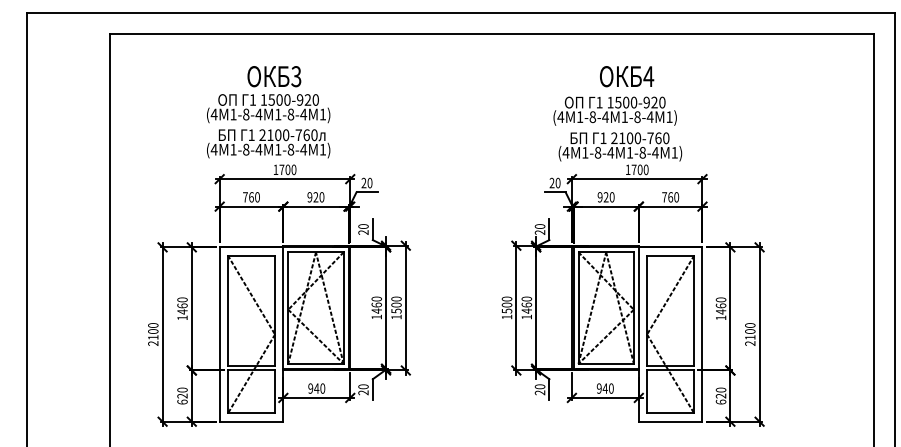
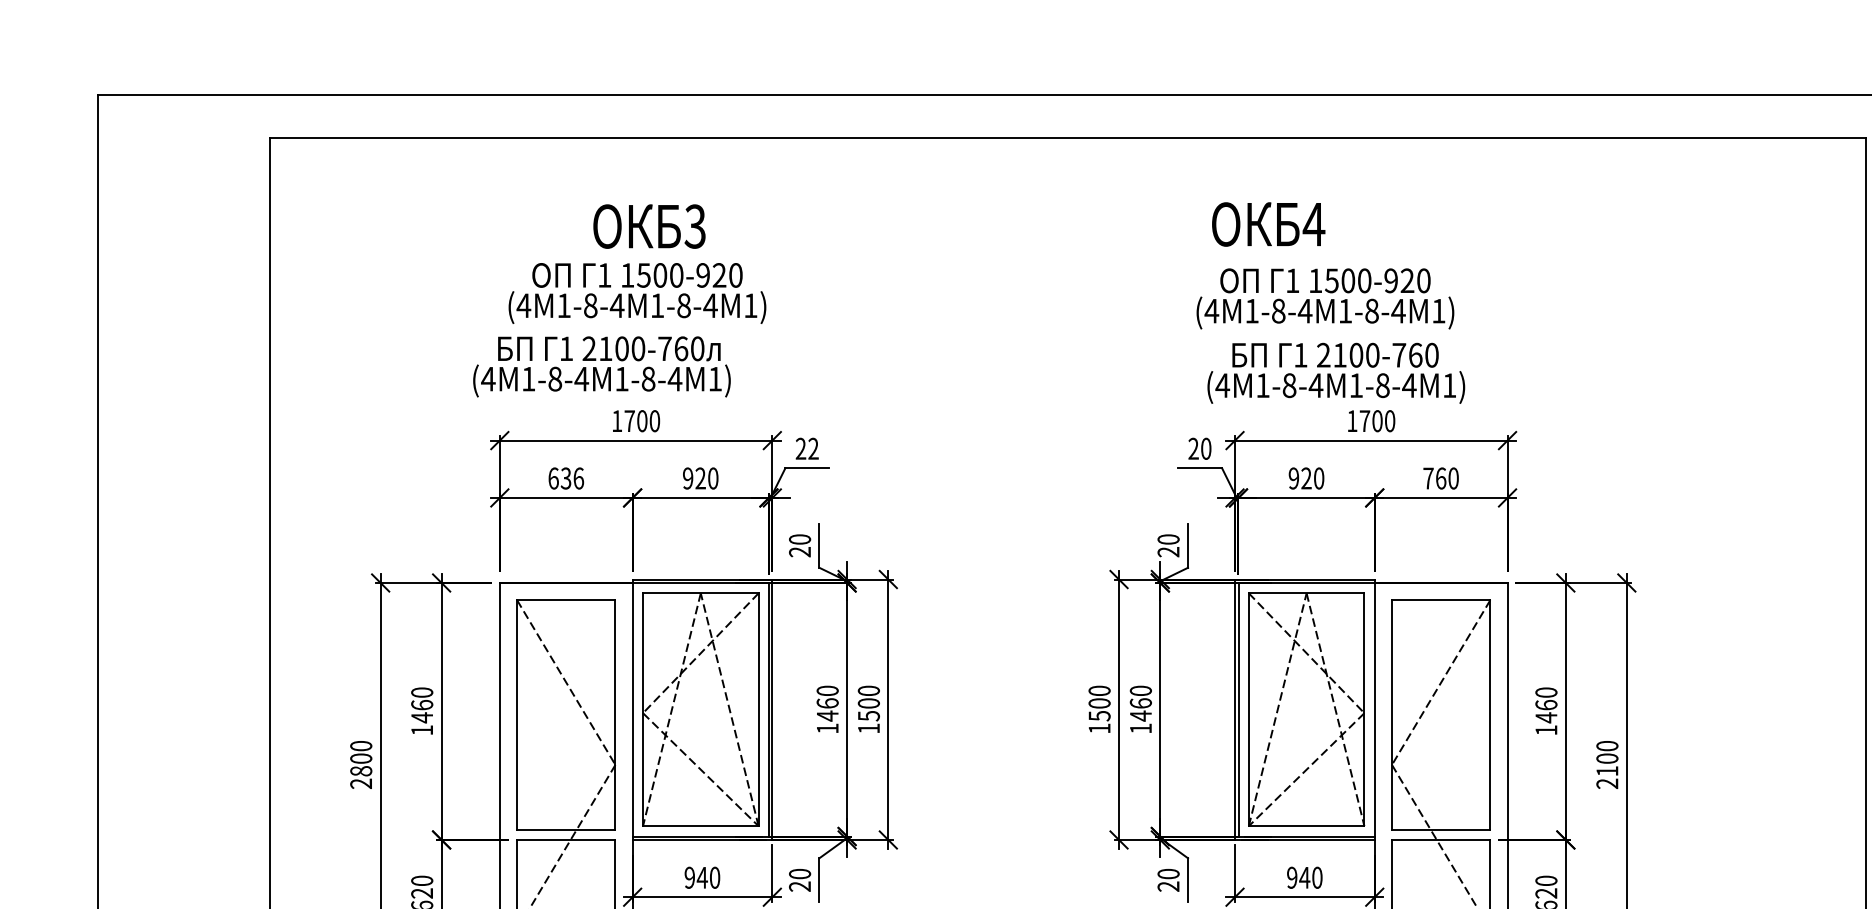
text: (627, 76) -> (1269, 224), moved
text: (268, 94) -> (637, 263), moved
text: (369, 183) -> (812, 449), 20 -> 22
text: (251, 197) -> (566, 478), 760 -> 636
text: (153, 337) -> (361, 771), 2100 -> 2800

